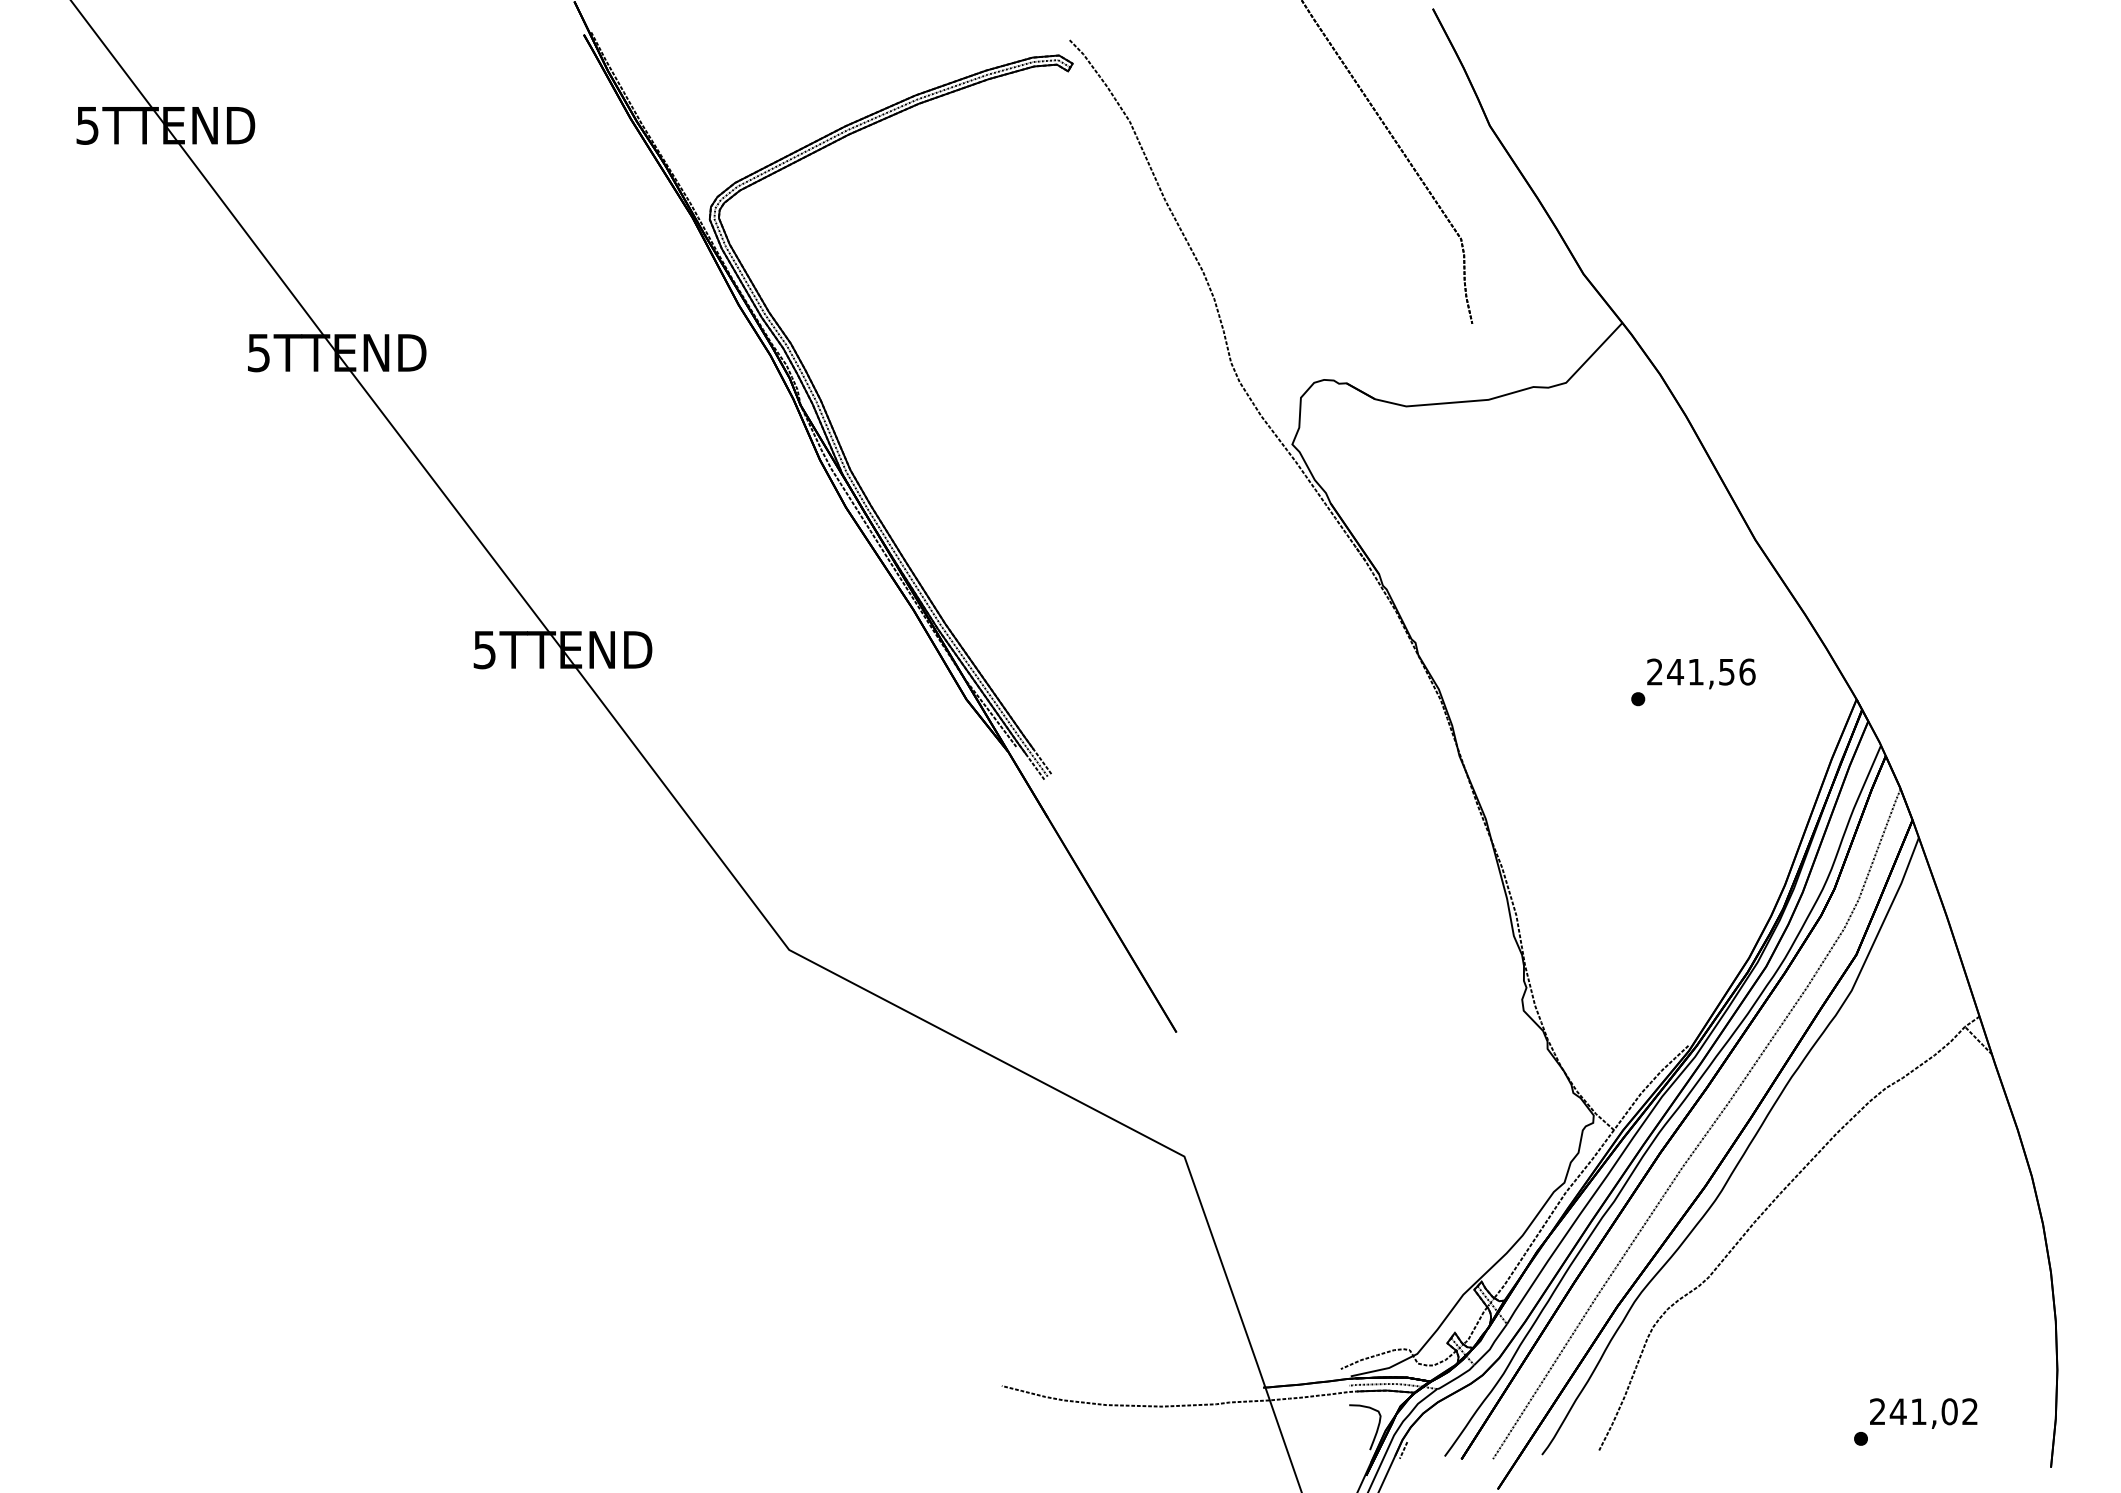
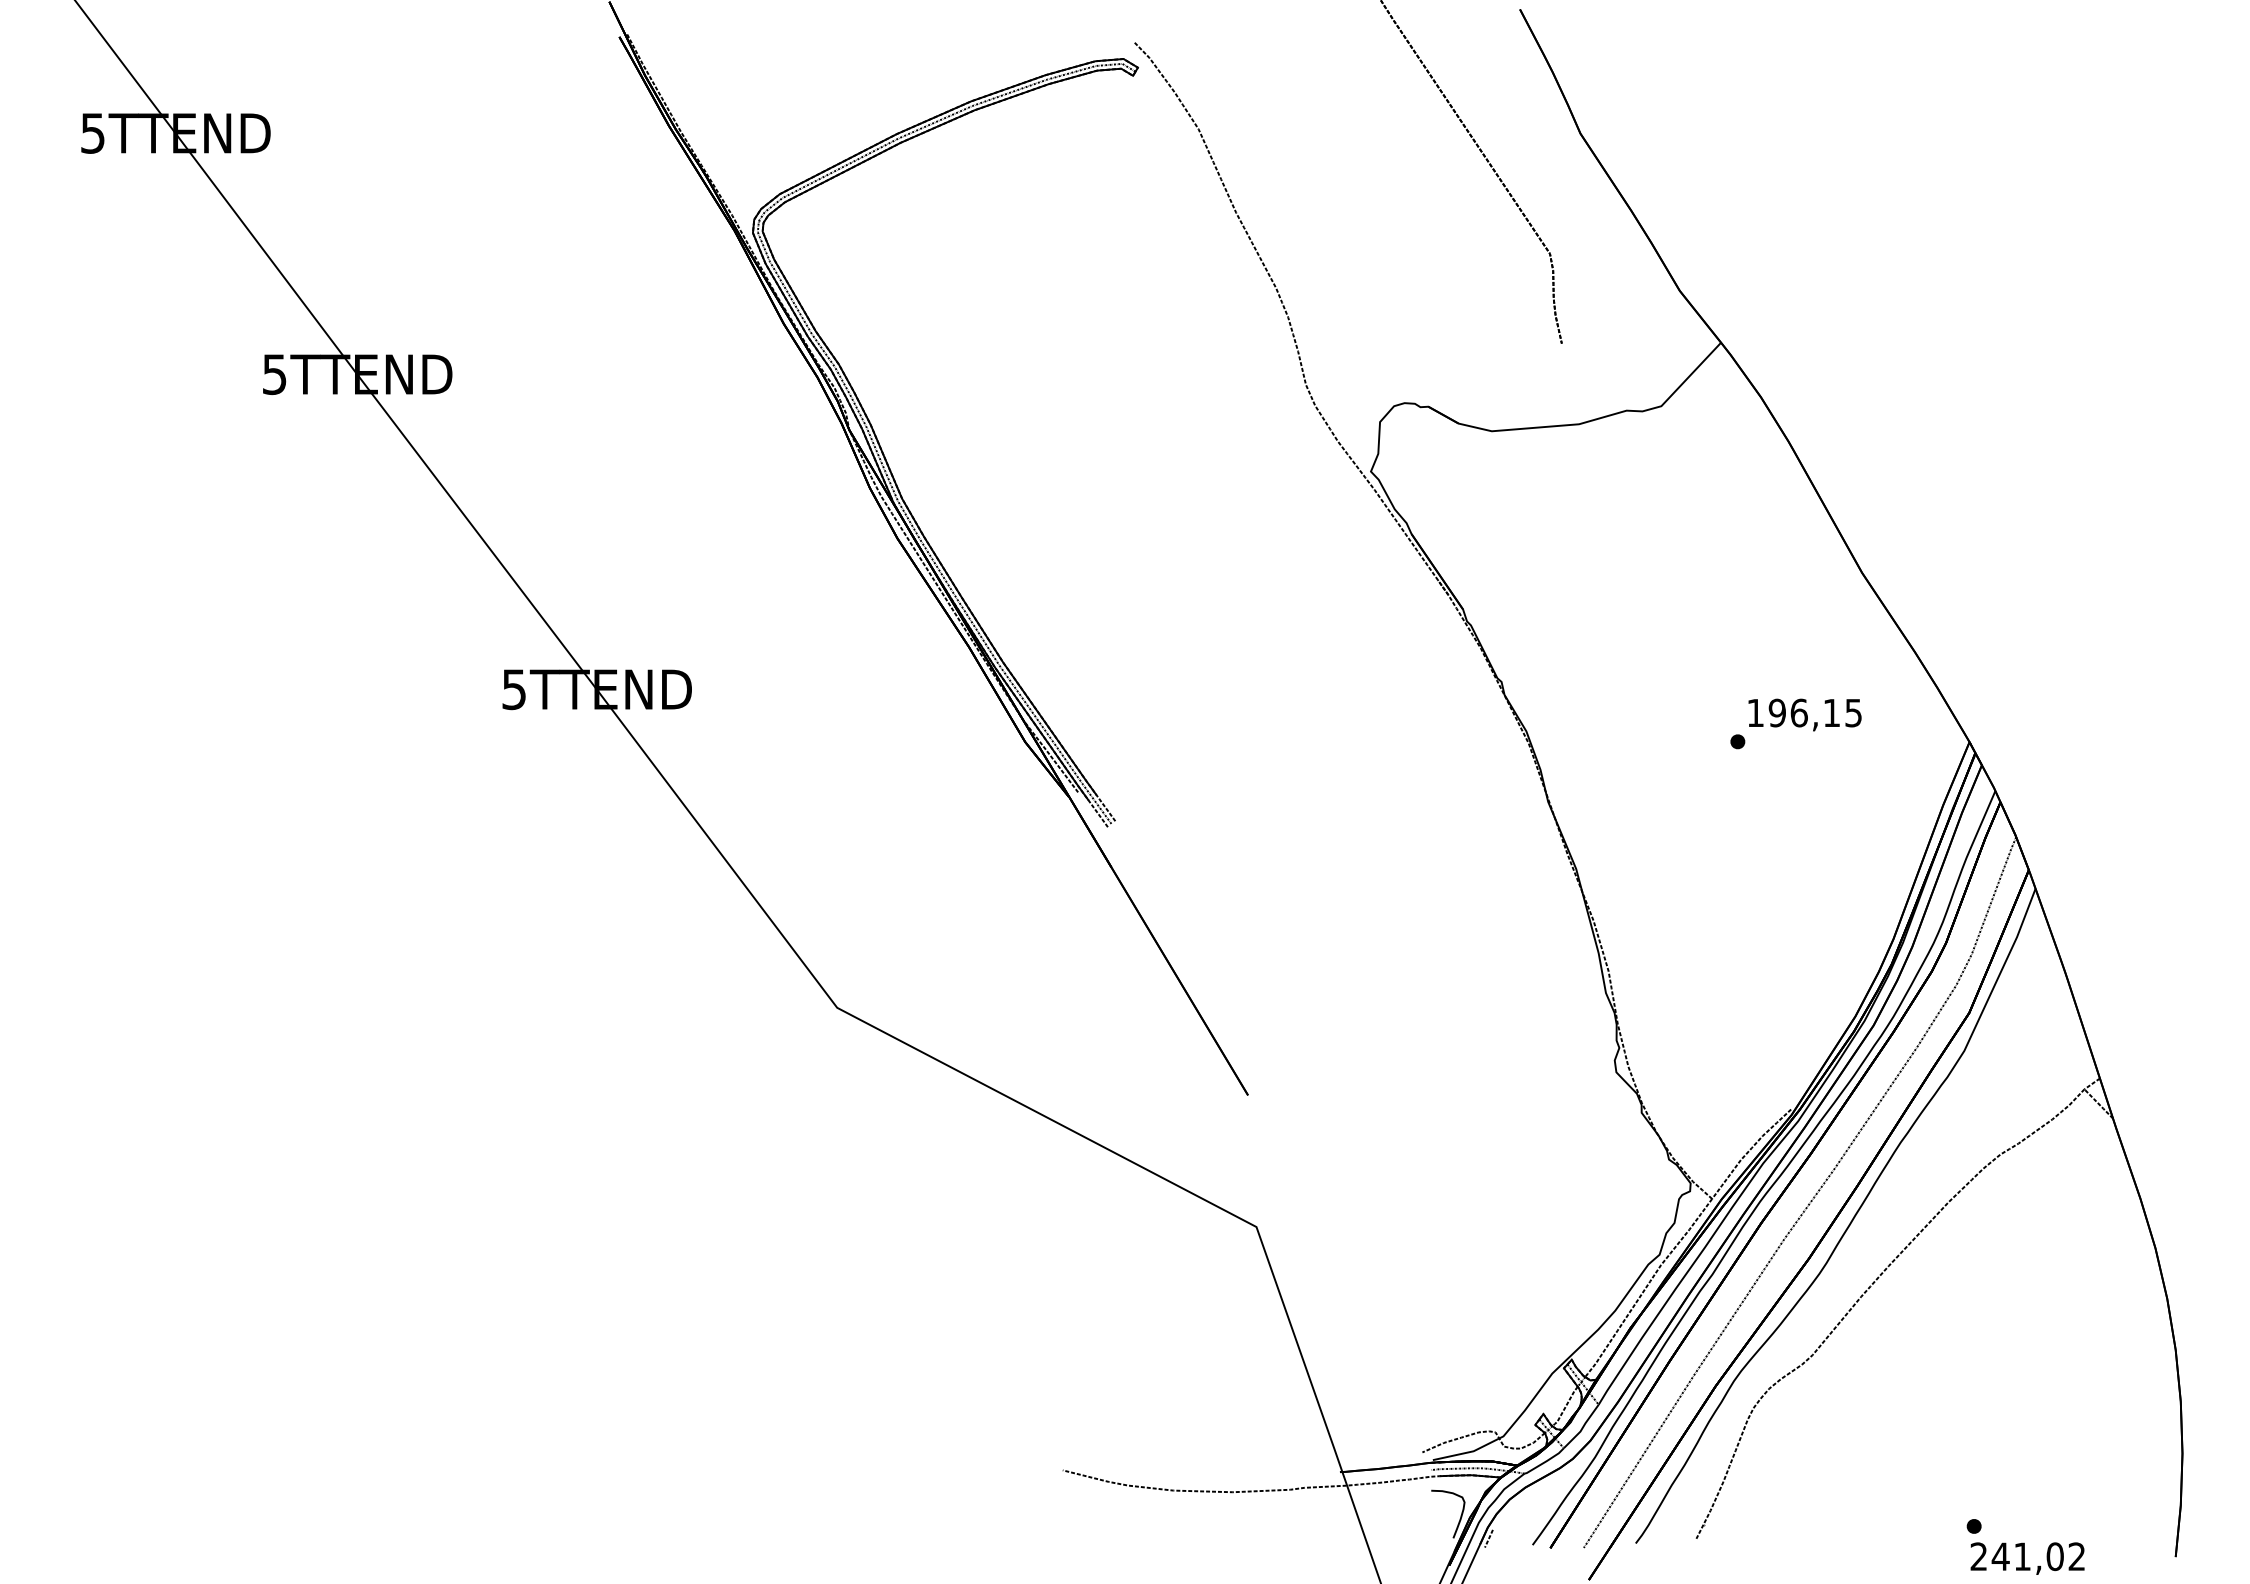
text: (1701, 671) -> (1804, 712), 241,56 -> 196,15
text: (1923, 1413) -> (2027, 1558), moved

